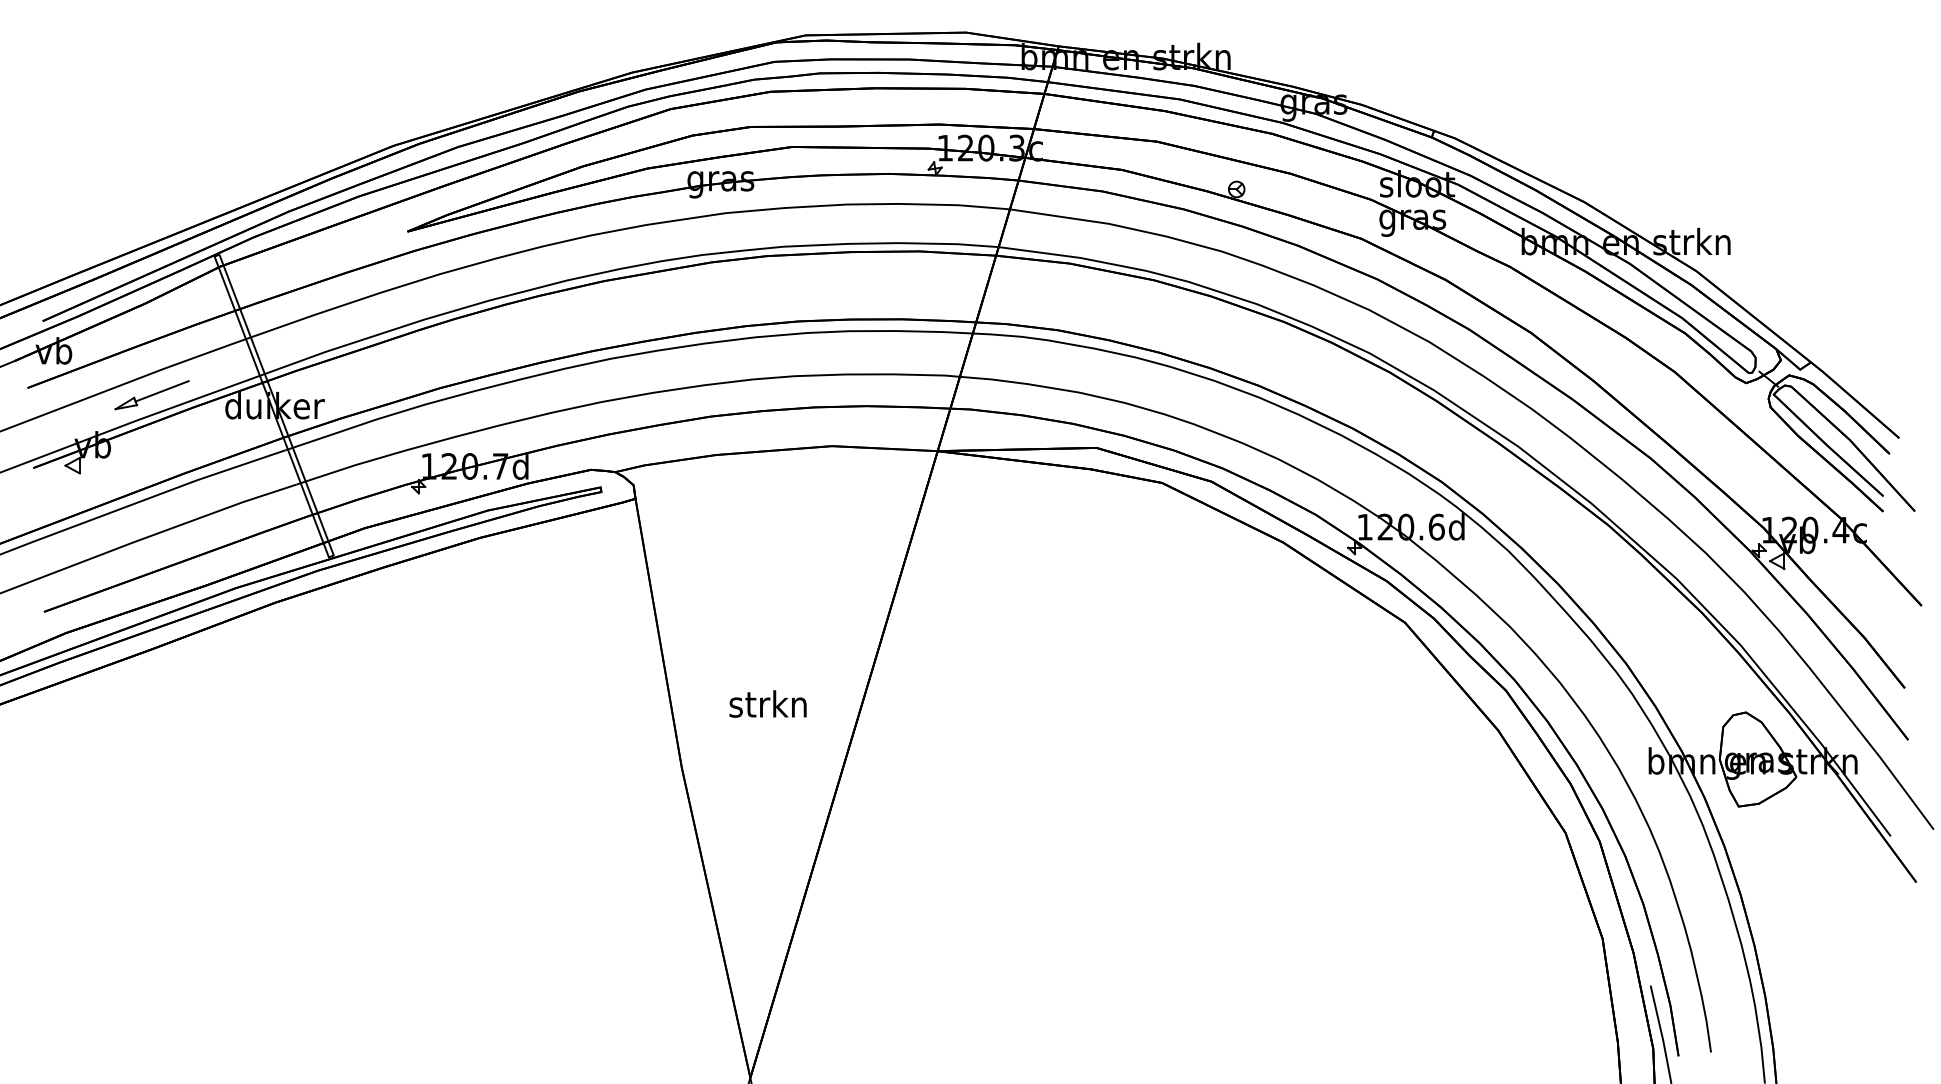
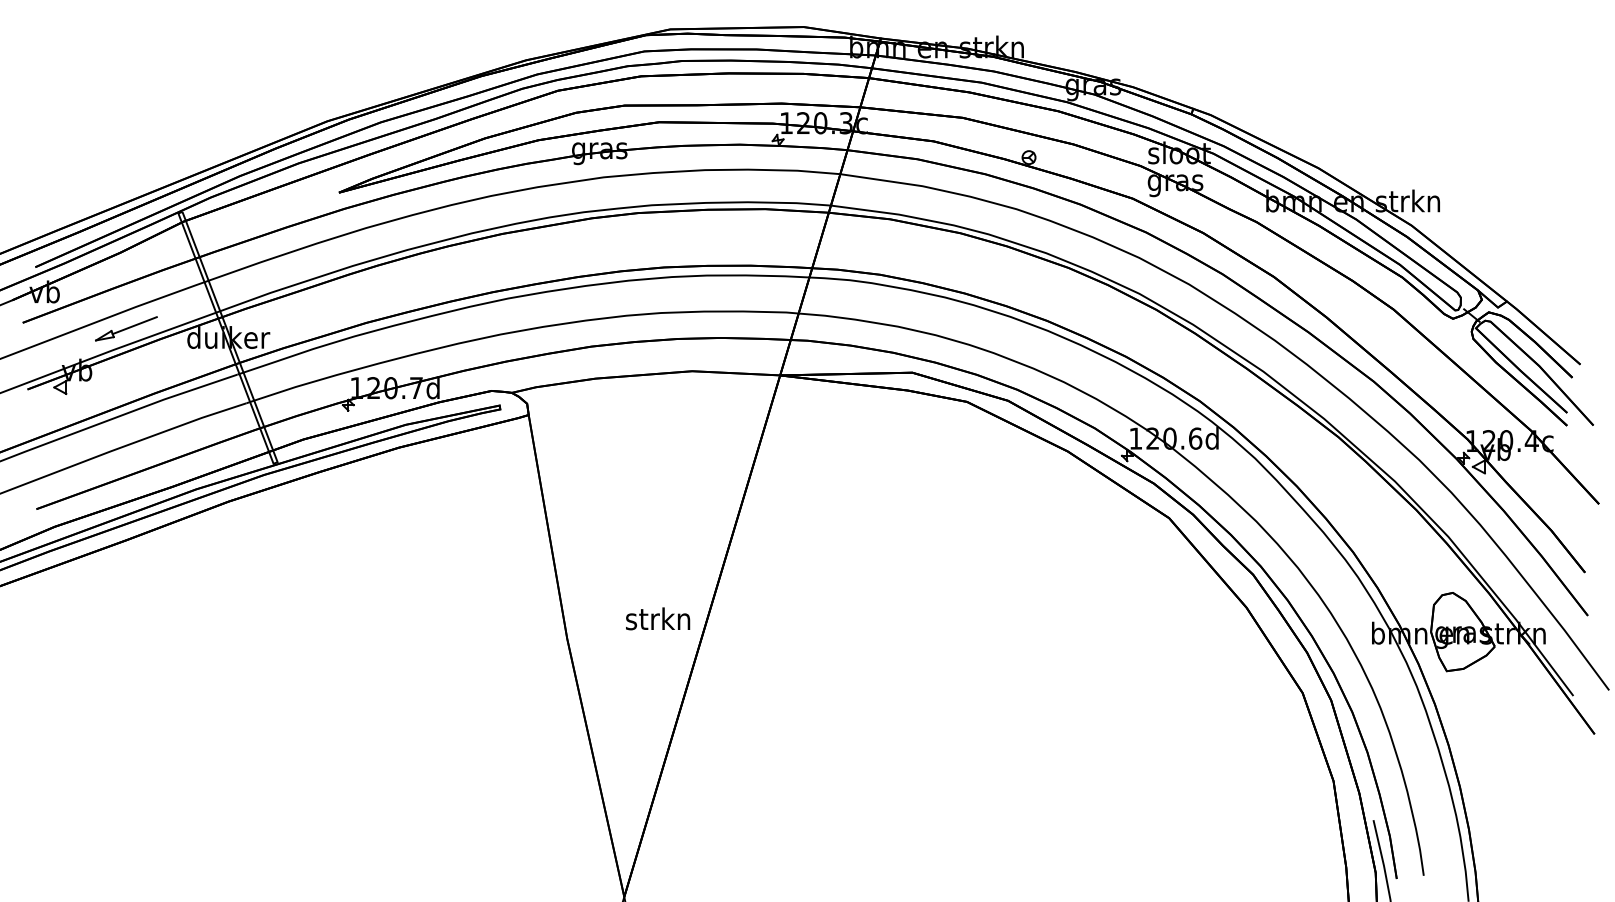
text: (768, 703) -> (658, 618), moved

